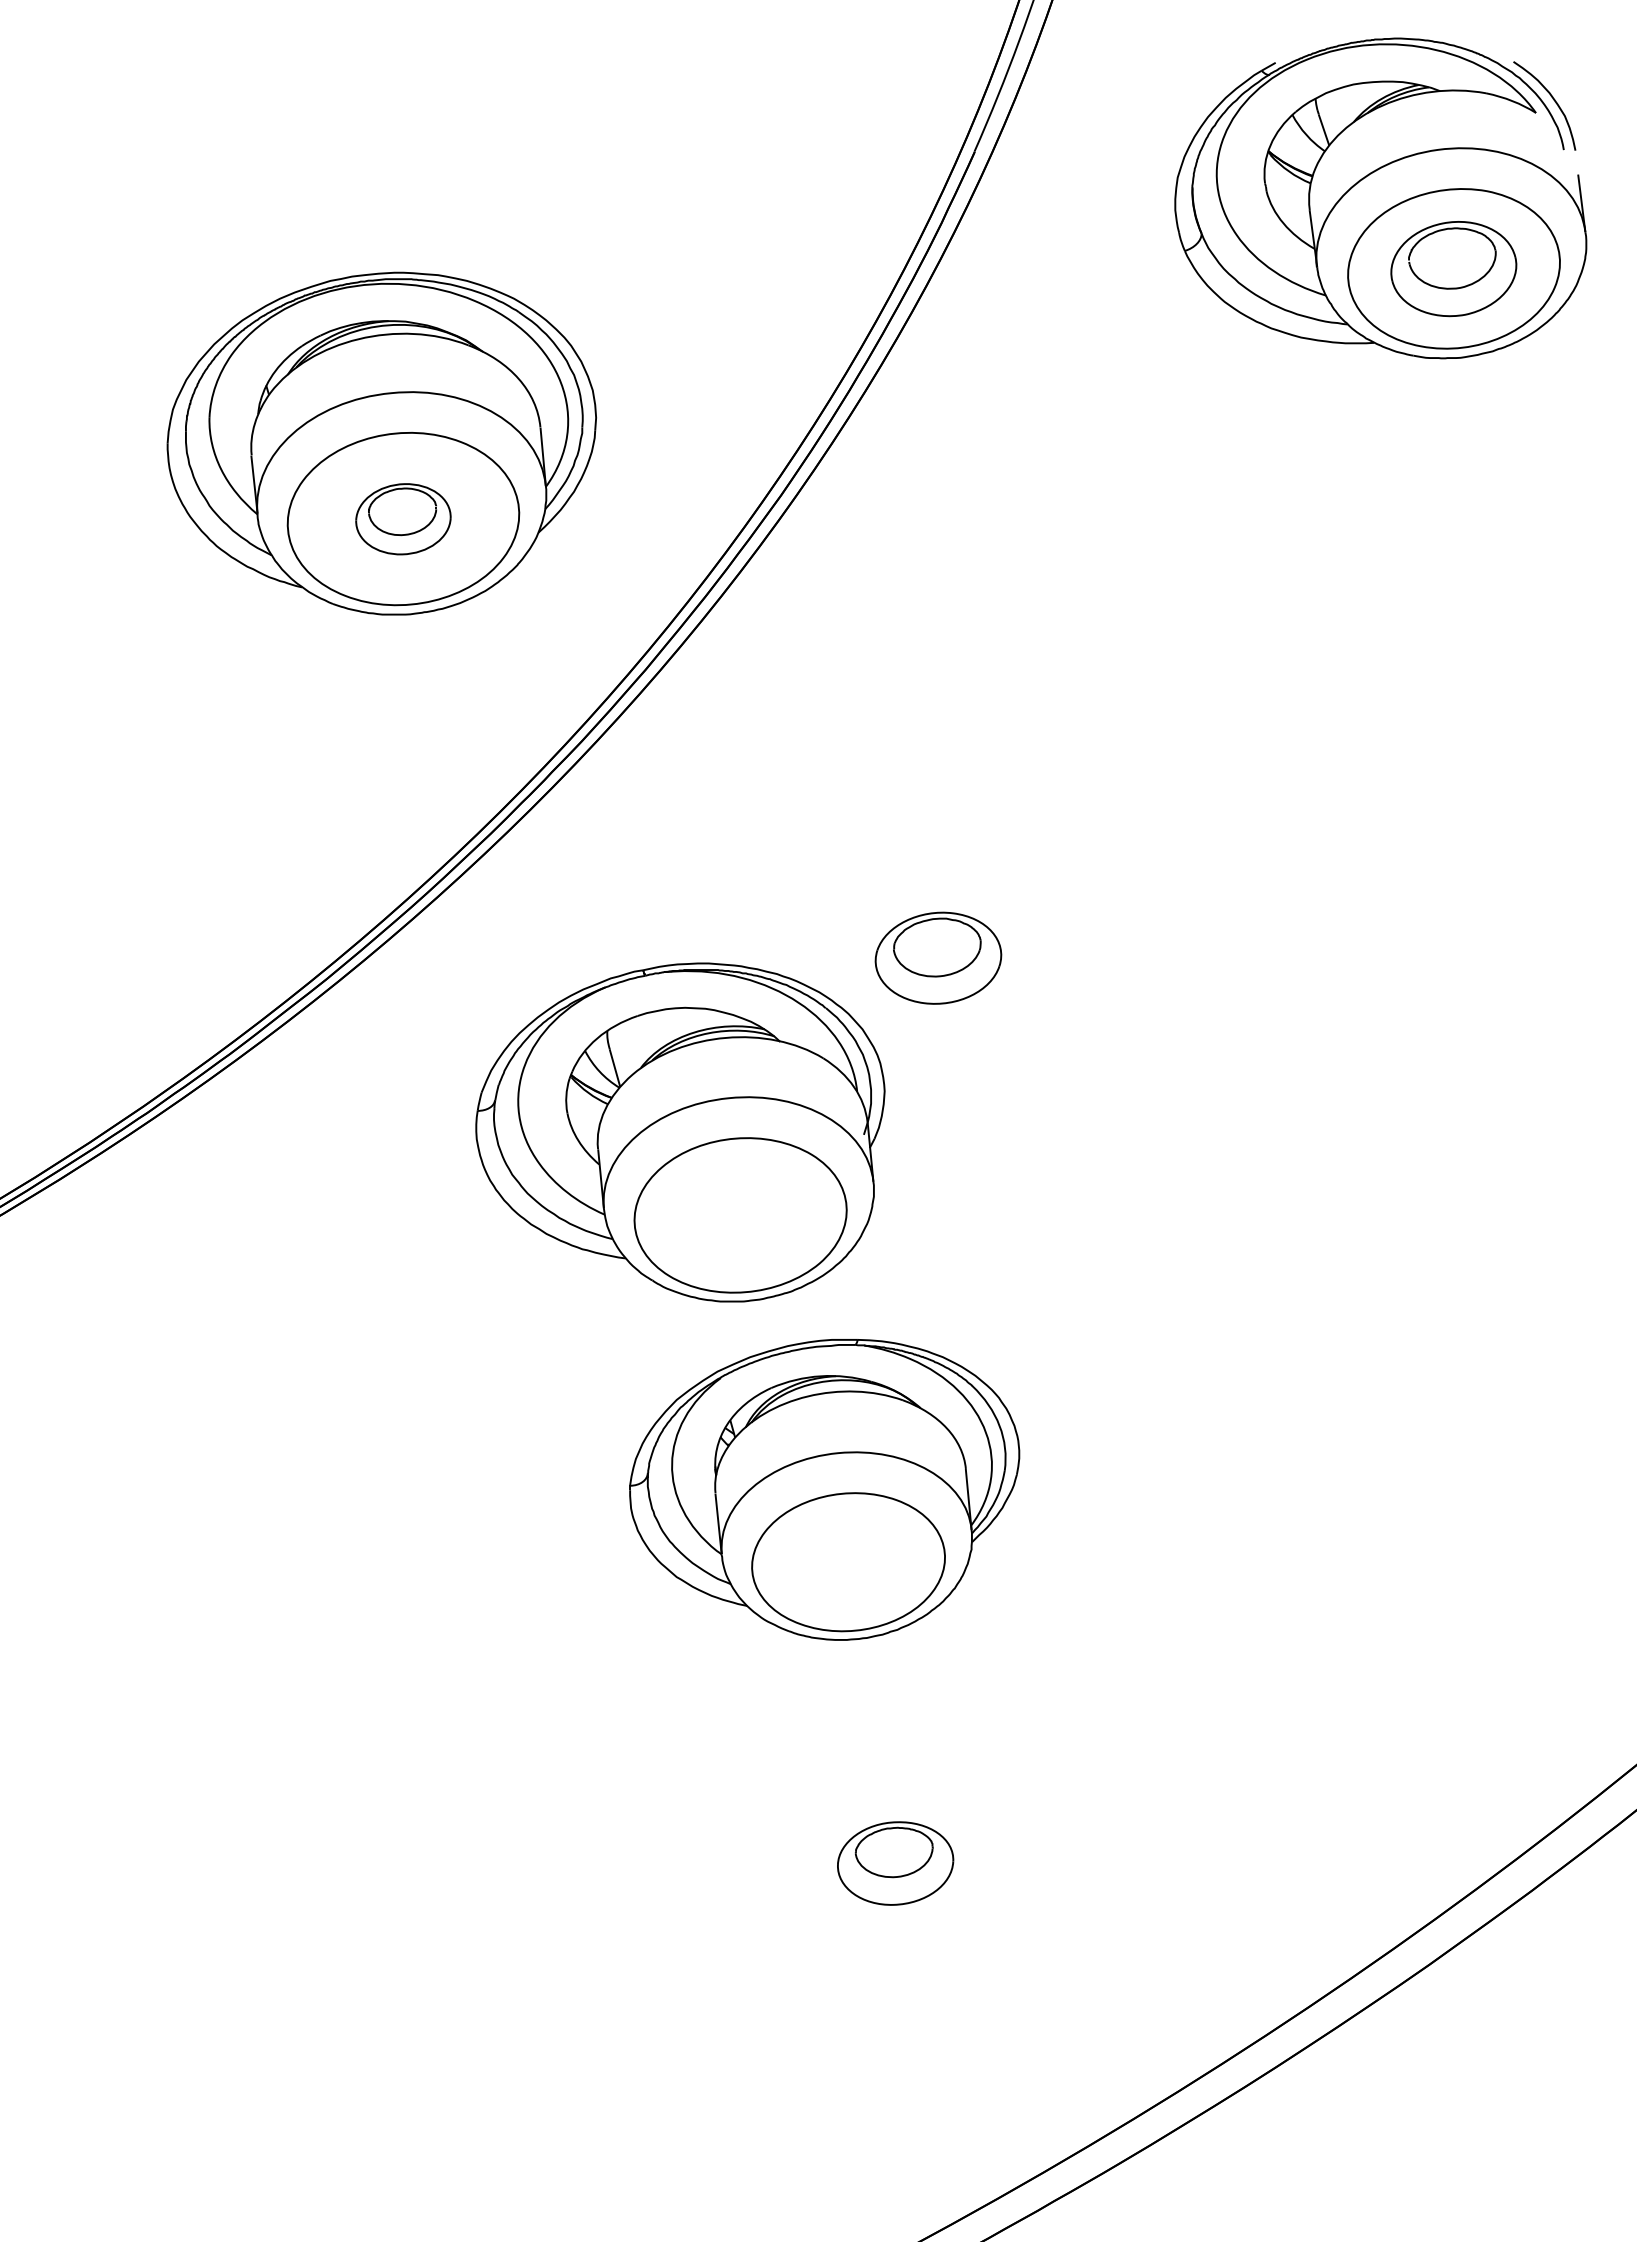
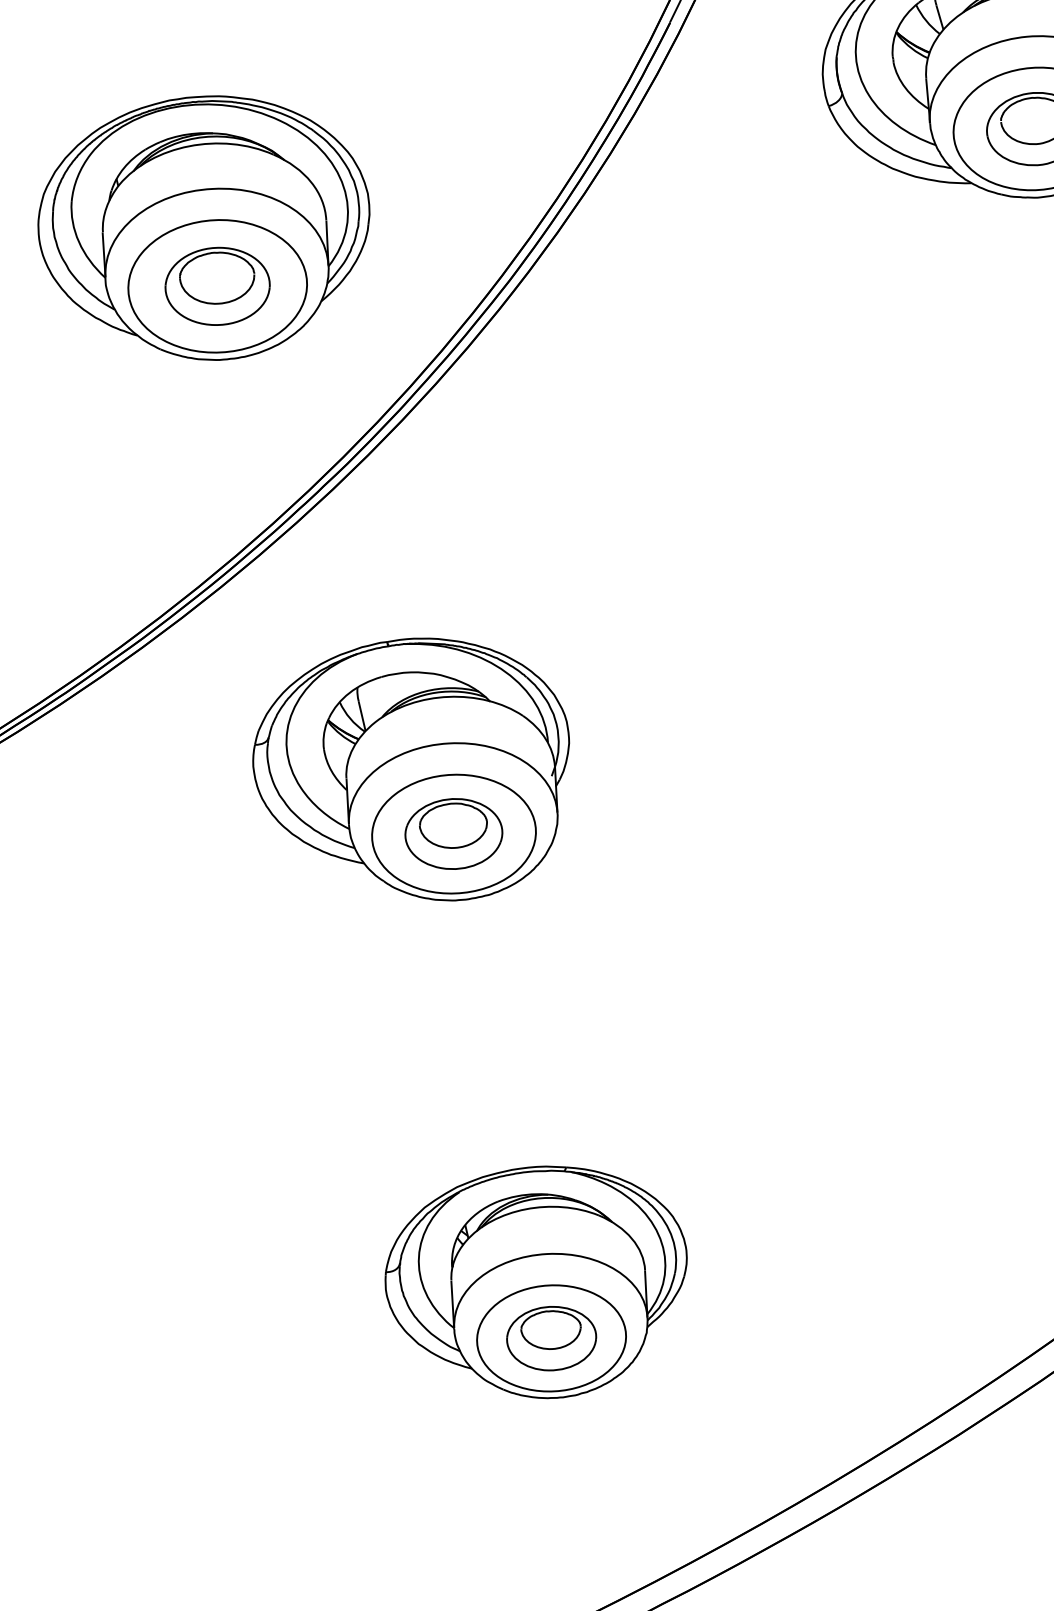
part: (403, 519) -> (217, 286), size x1.43
part: (938, 957) -> (453, 833), moved
part: (824, 1489) -> (535, 1281), moved

